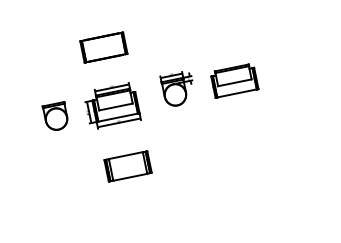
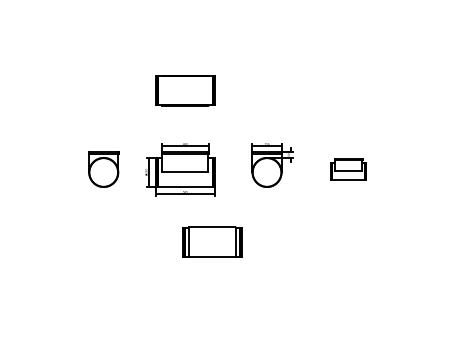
part: (234, 80) -> (348, 169), size x0.6
part: (128, 165) -> (212, 241), moved

